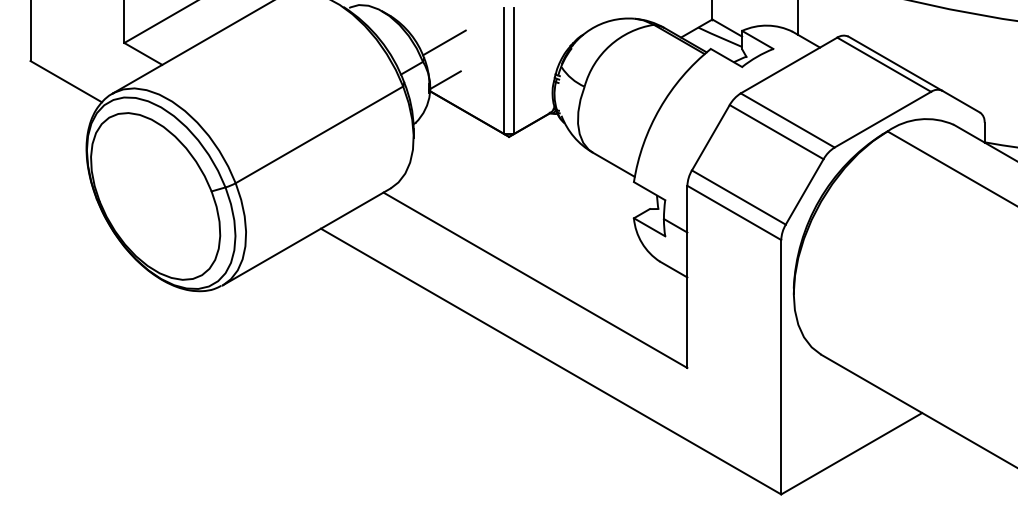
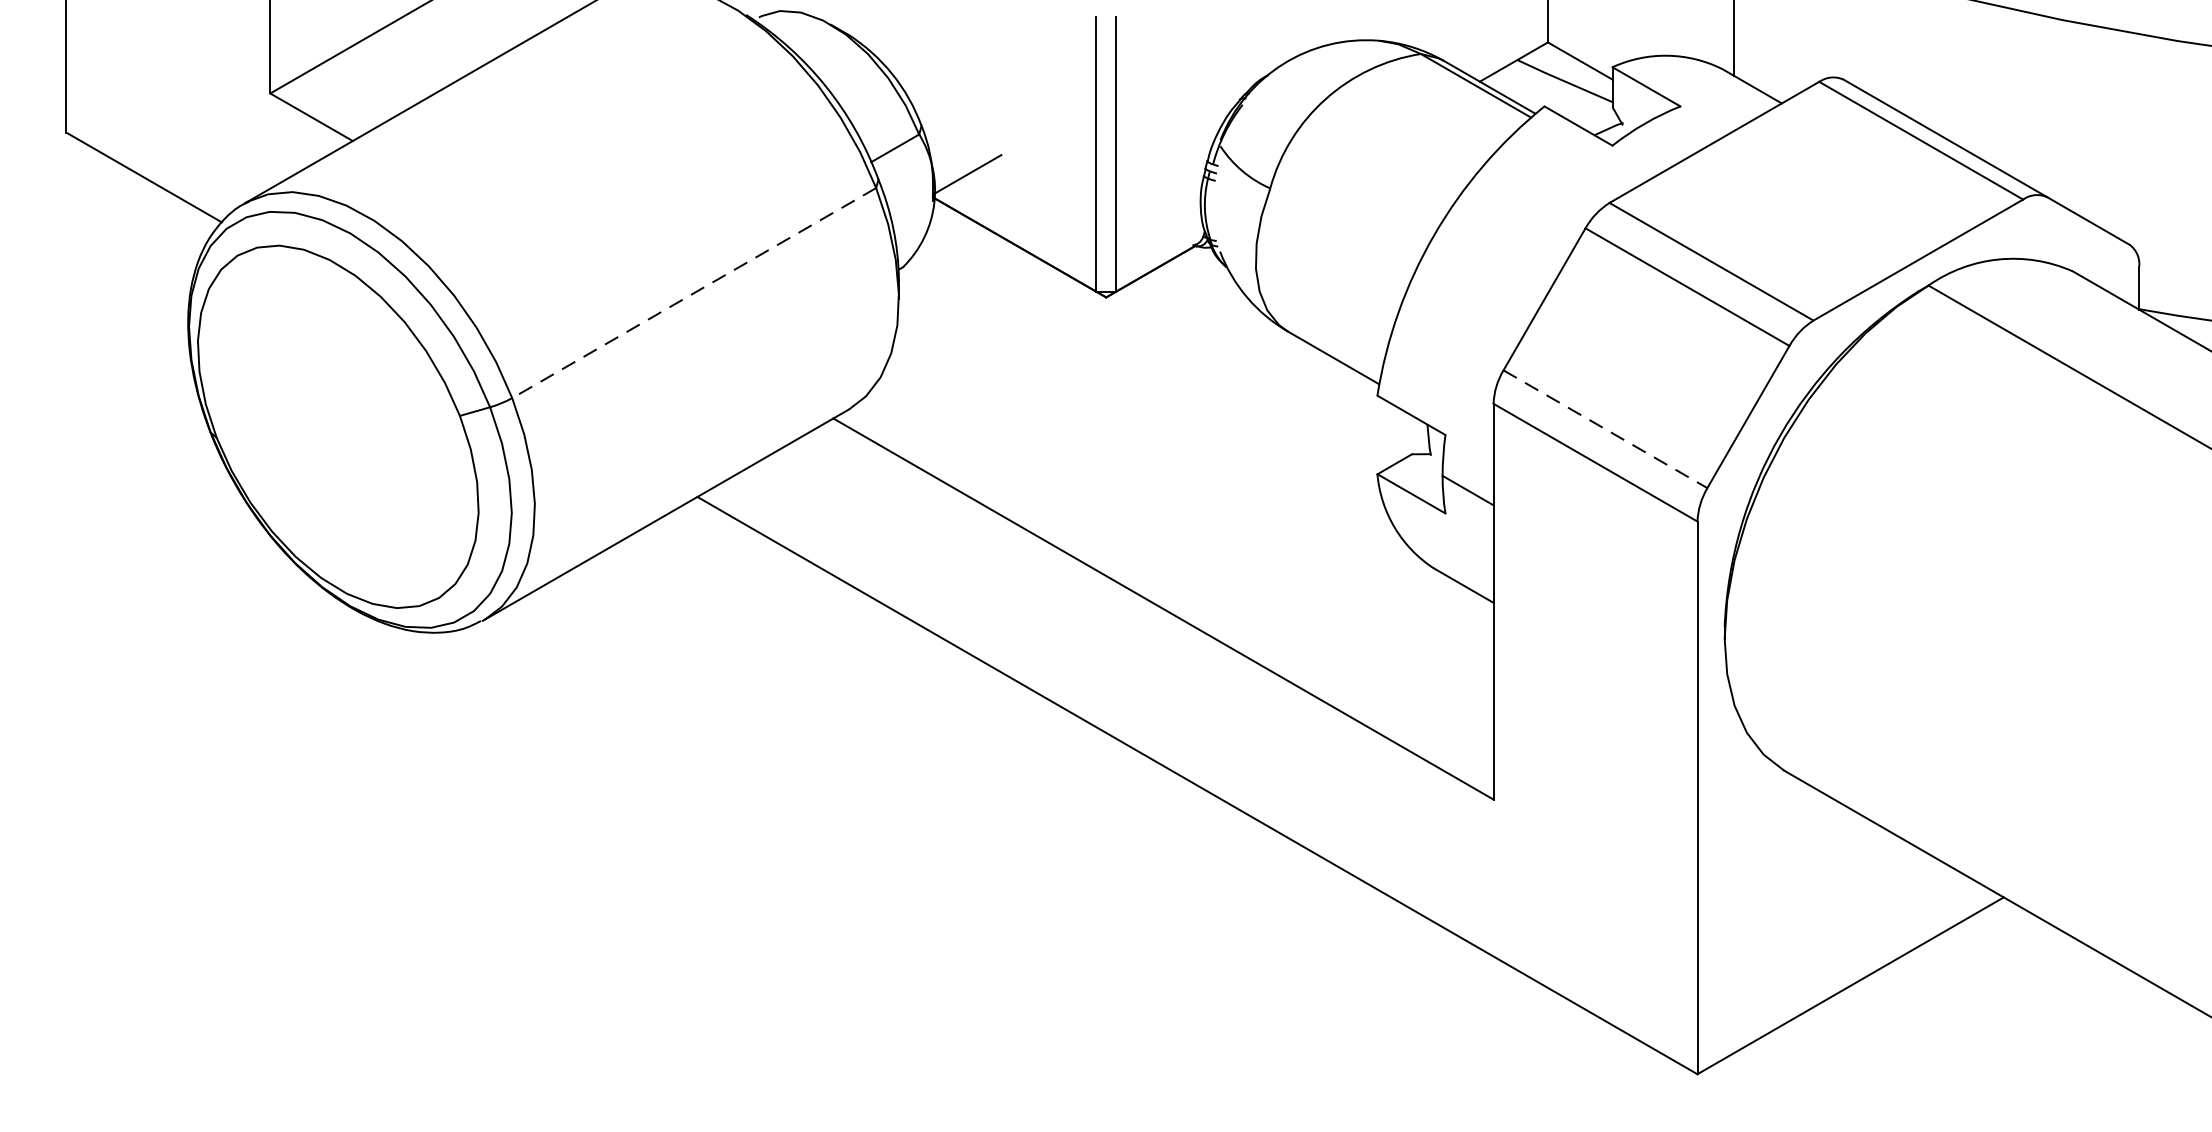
line: (444, 42) -> (965, 92), removed
line: (319, 134) -> (694, 292), solid -> dashed
line: (739, 197) -> (1606, 429), solid -> dashed

